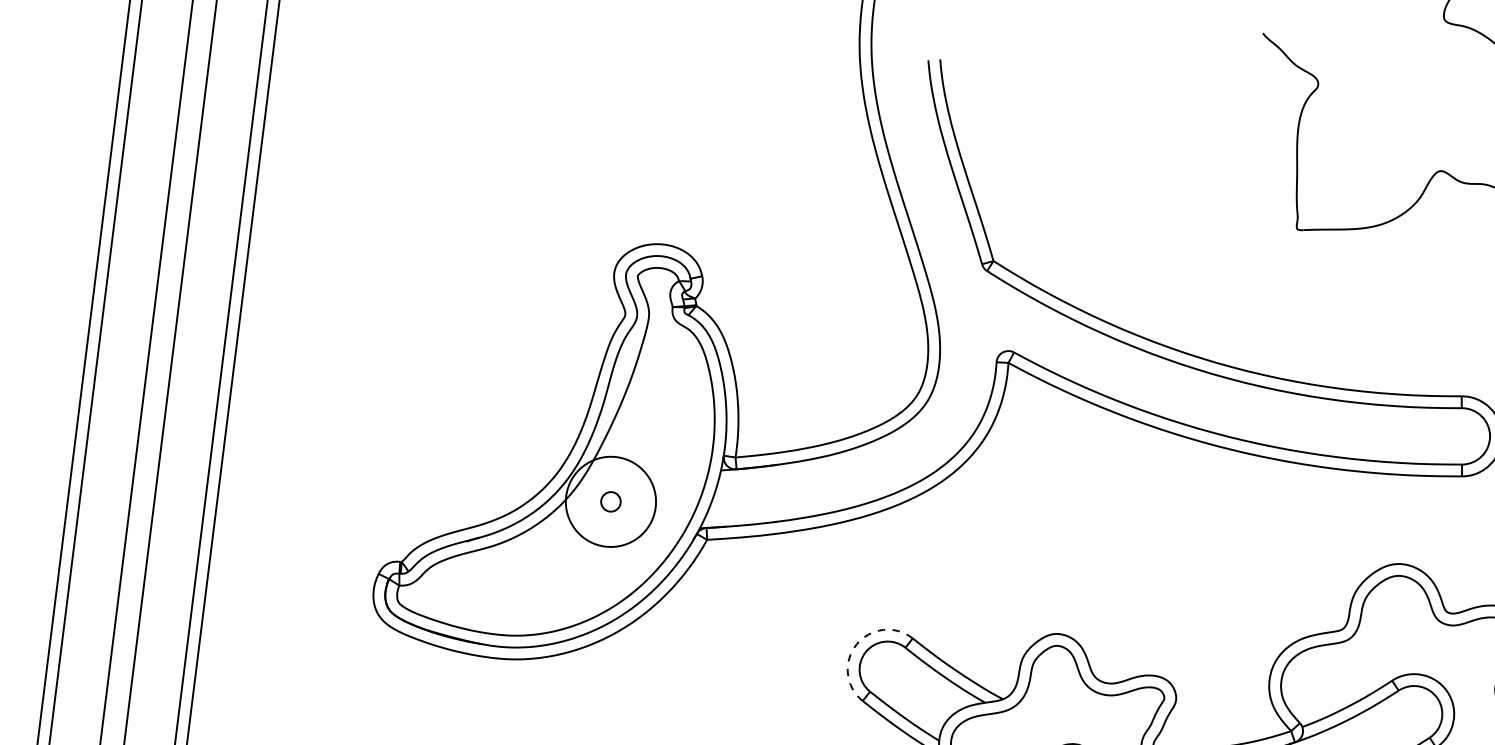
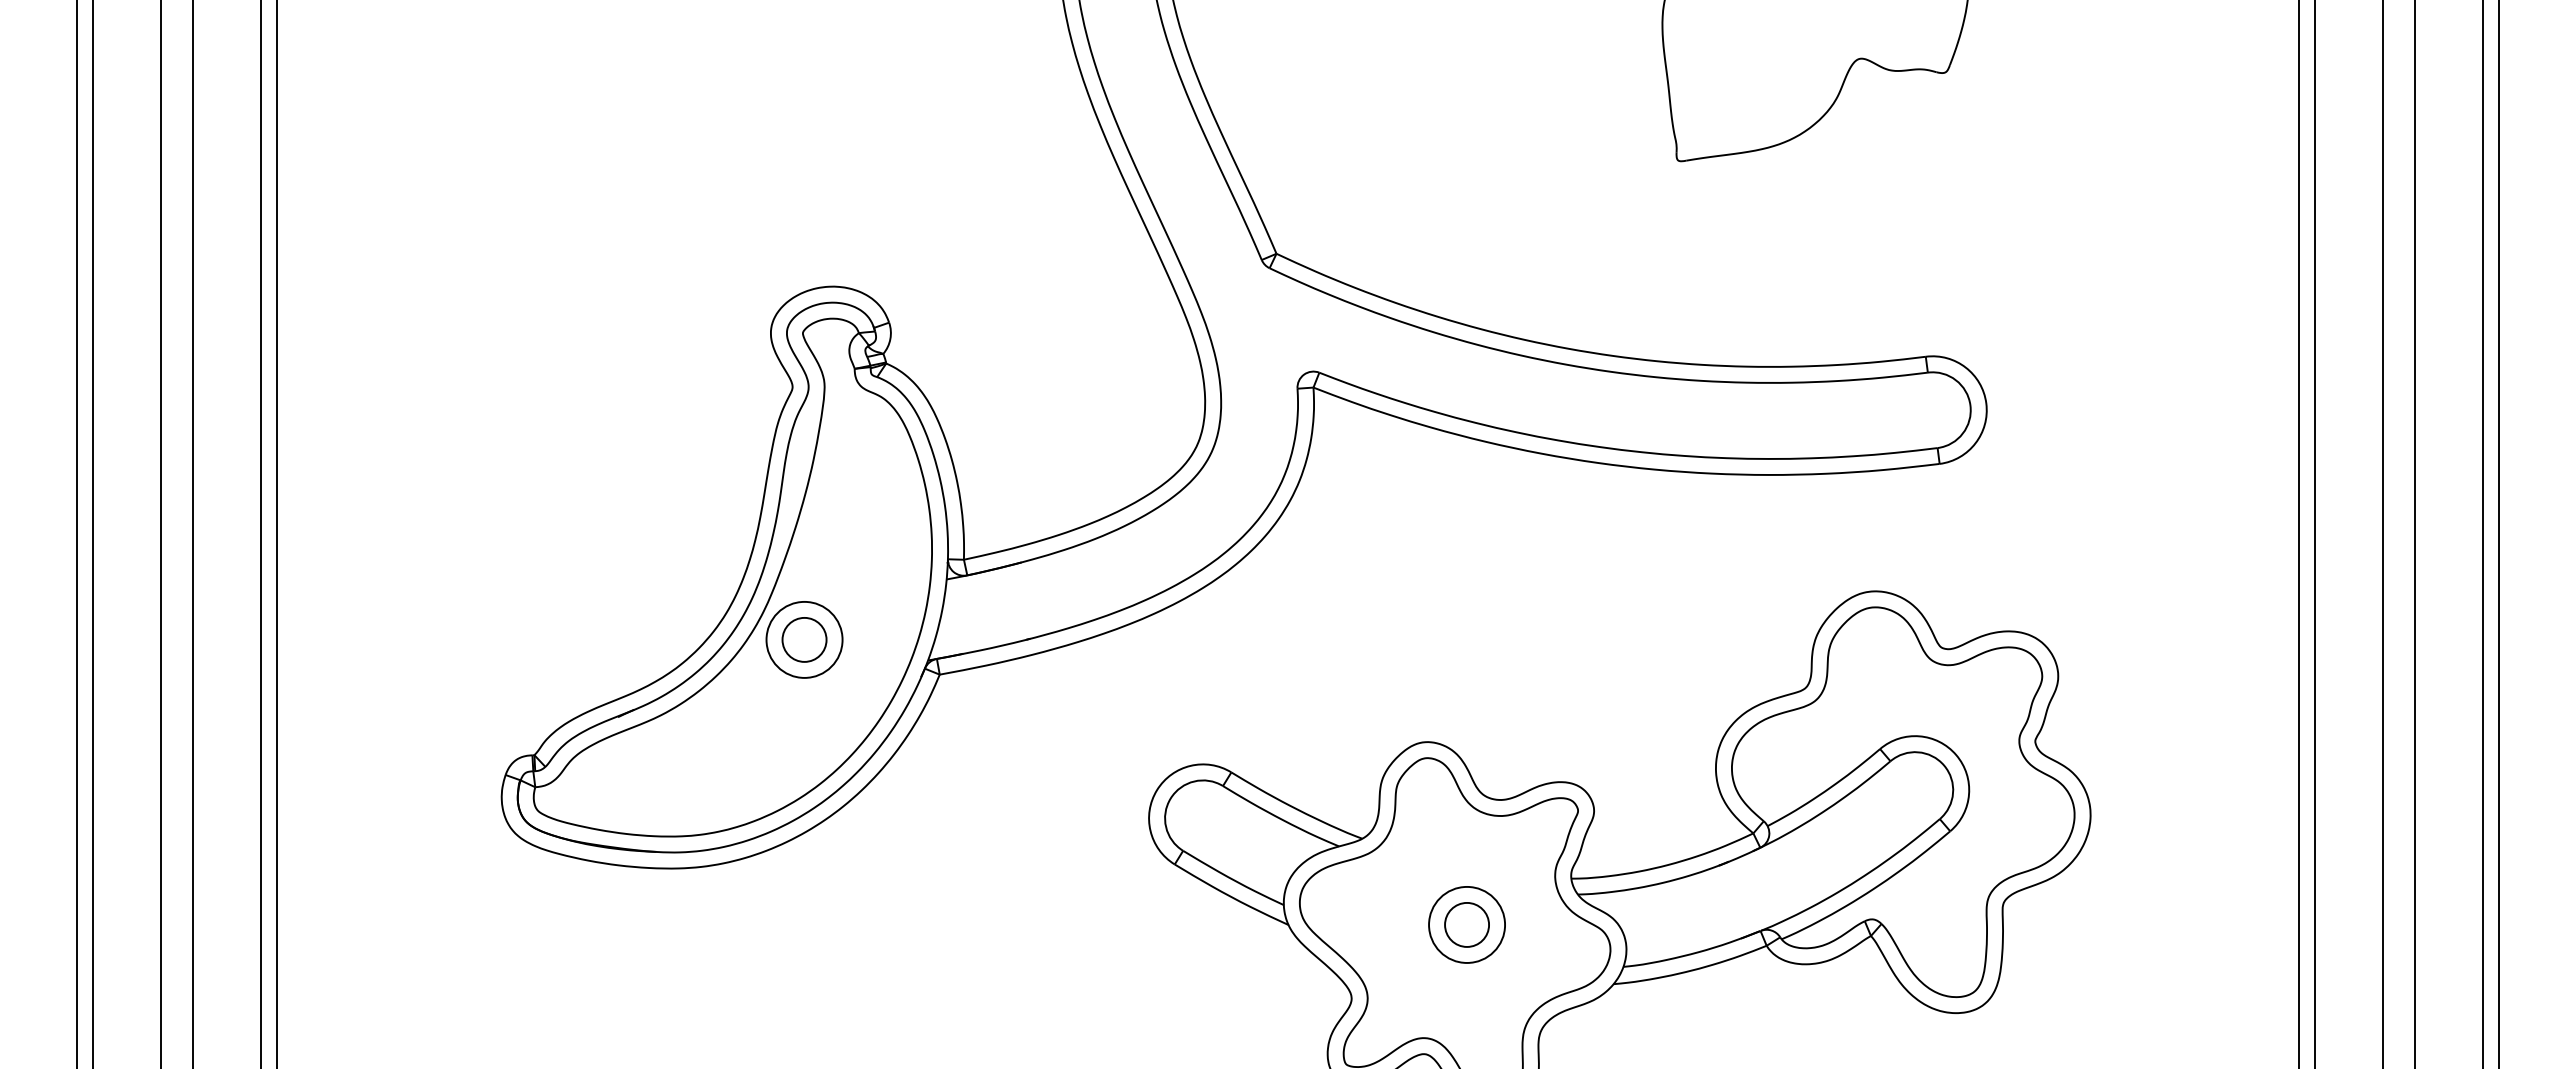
circle: (610, 501) -> (804, 639), size x0.62
circle: (610, 501) -> (804, 639), size x1.67
arc: (856, 644) -> (1157, 790), dashed -> solid

